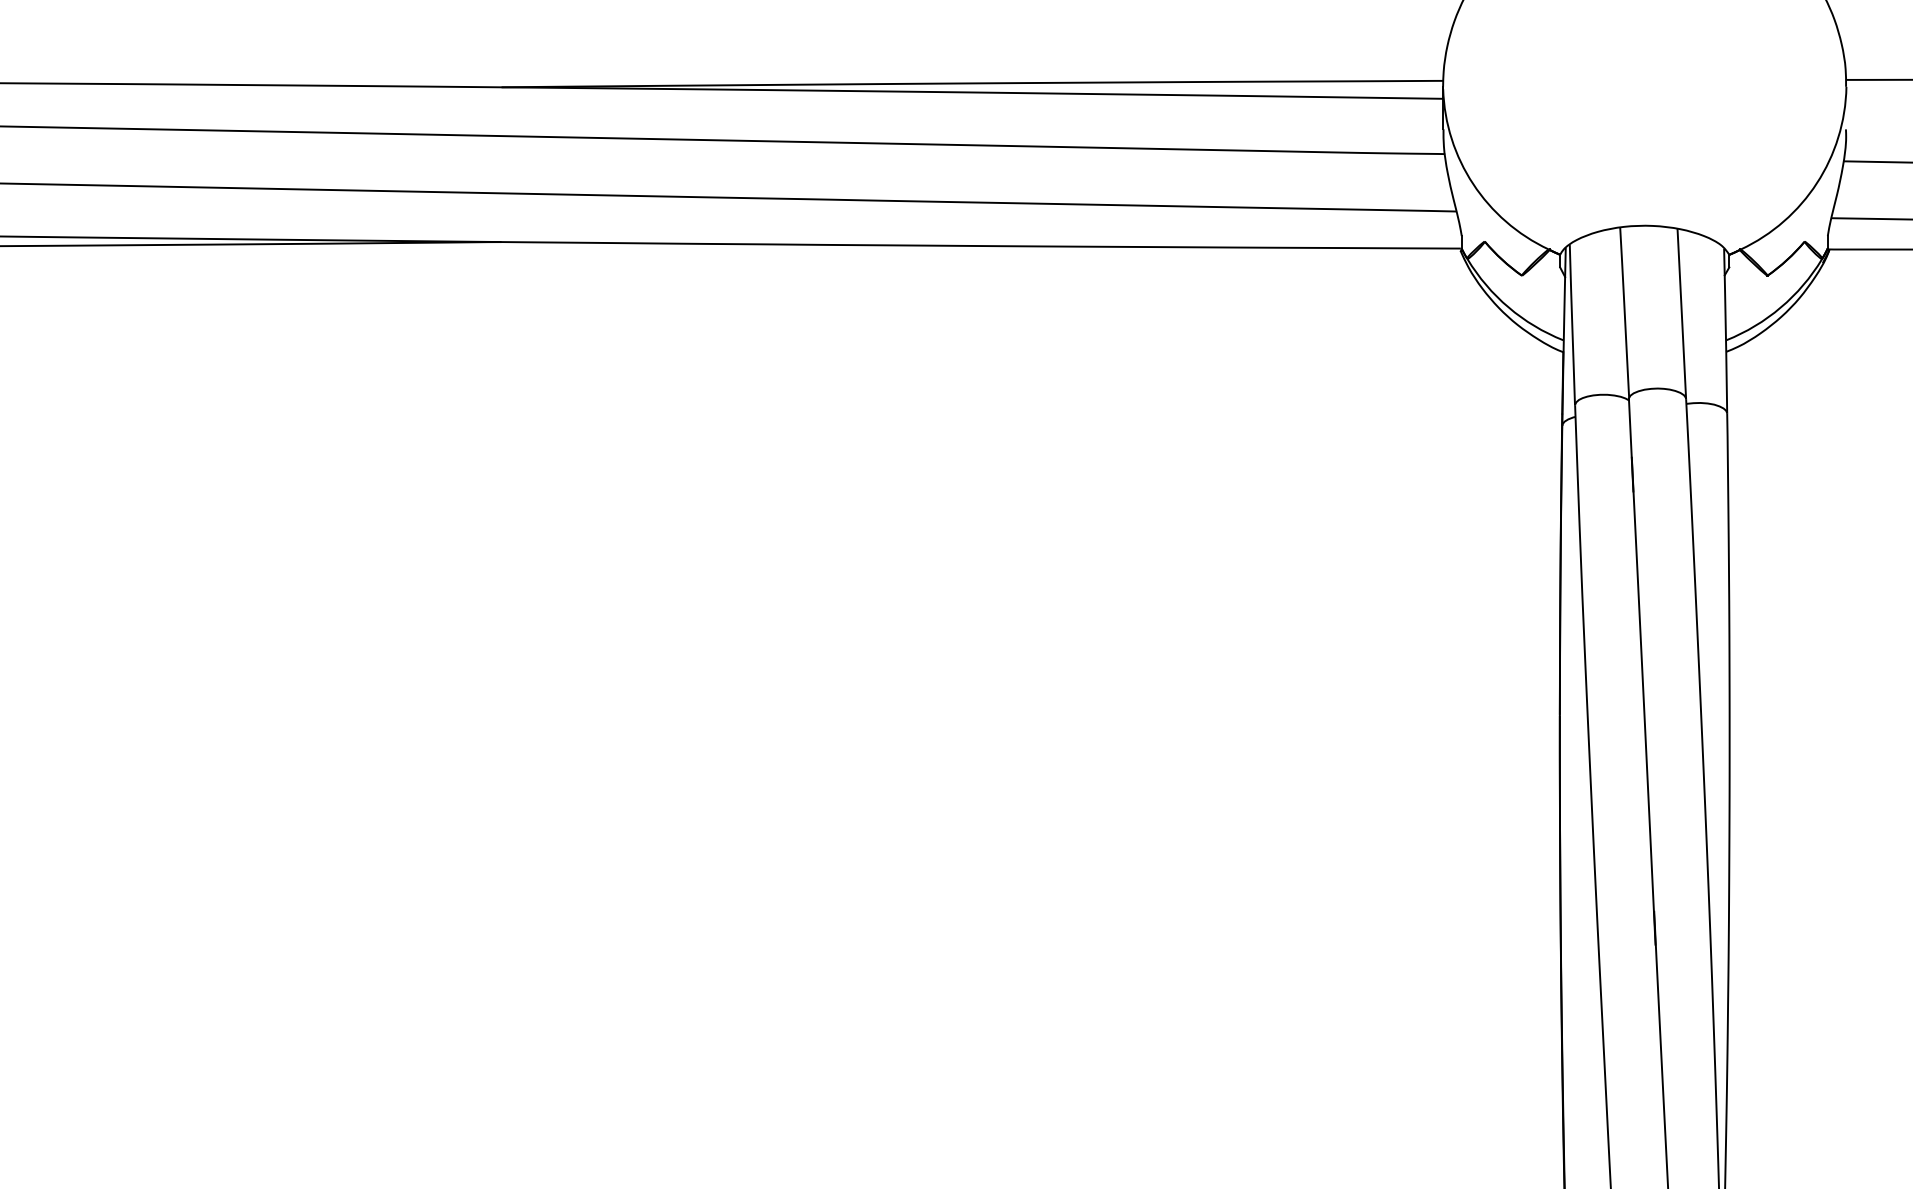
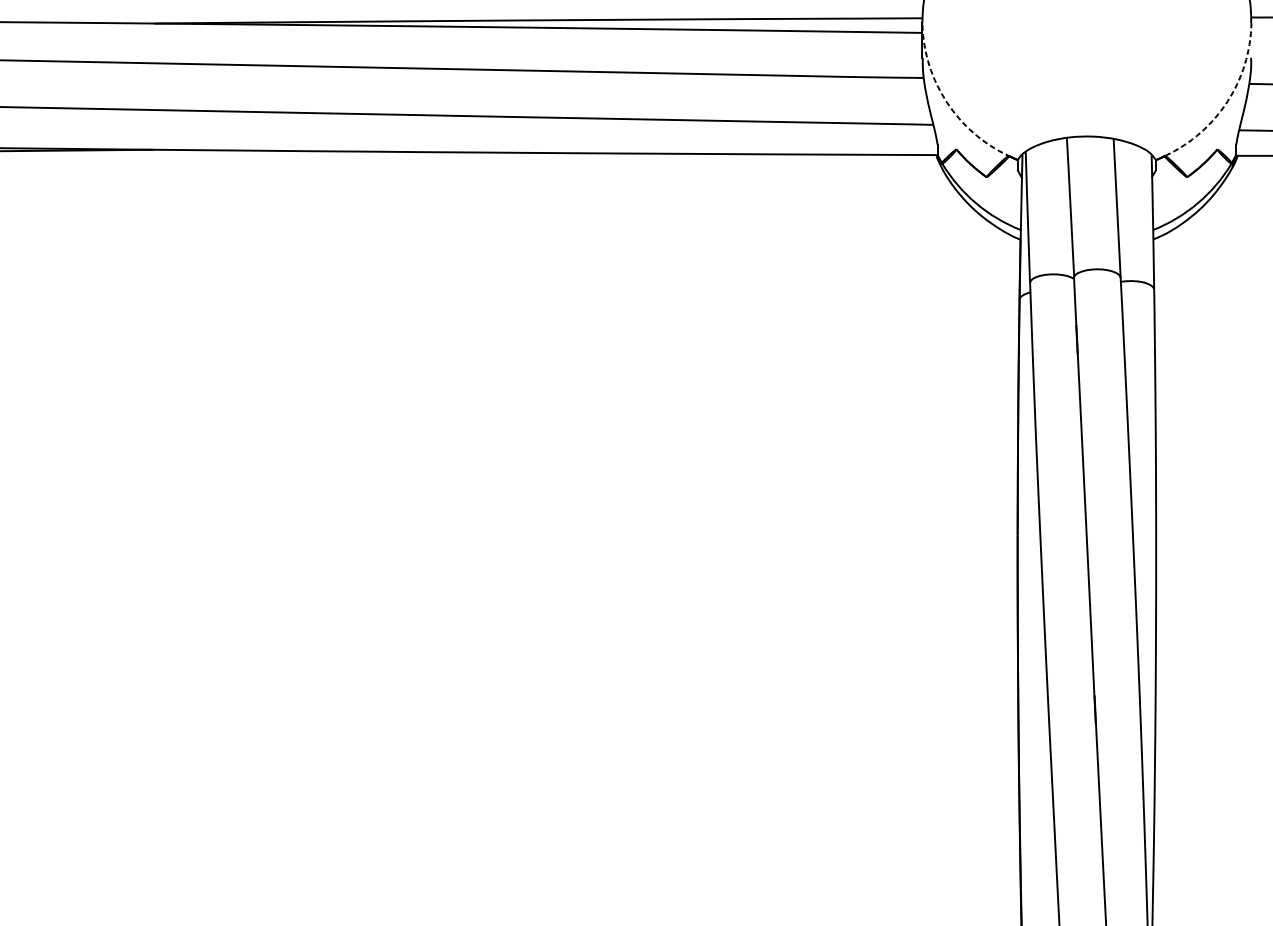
arc: (1816, 183) -> (1227, 102), solid -> dashed
arc: (1473, 184) -> (947, 102), solid -> dashed

